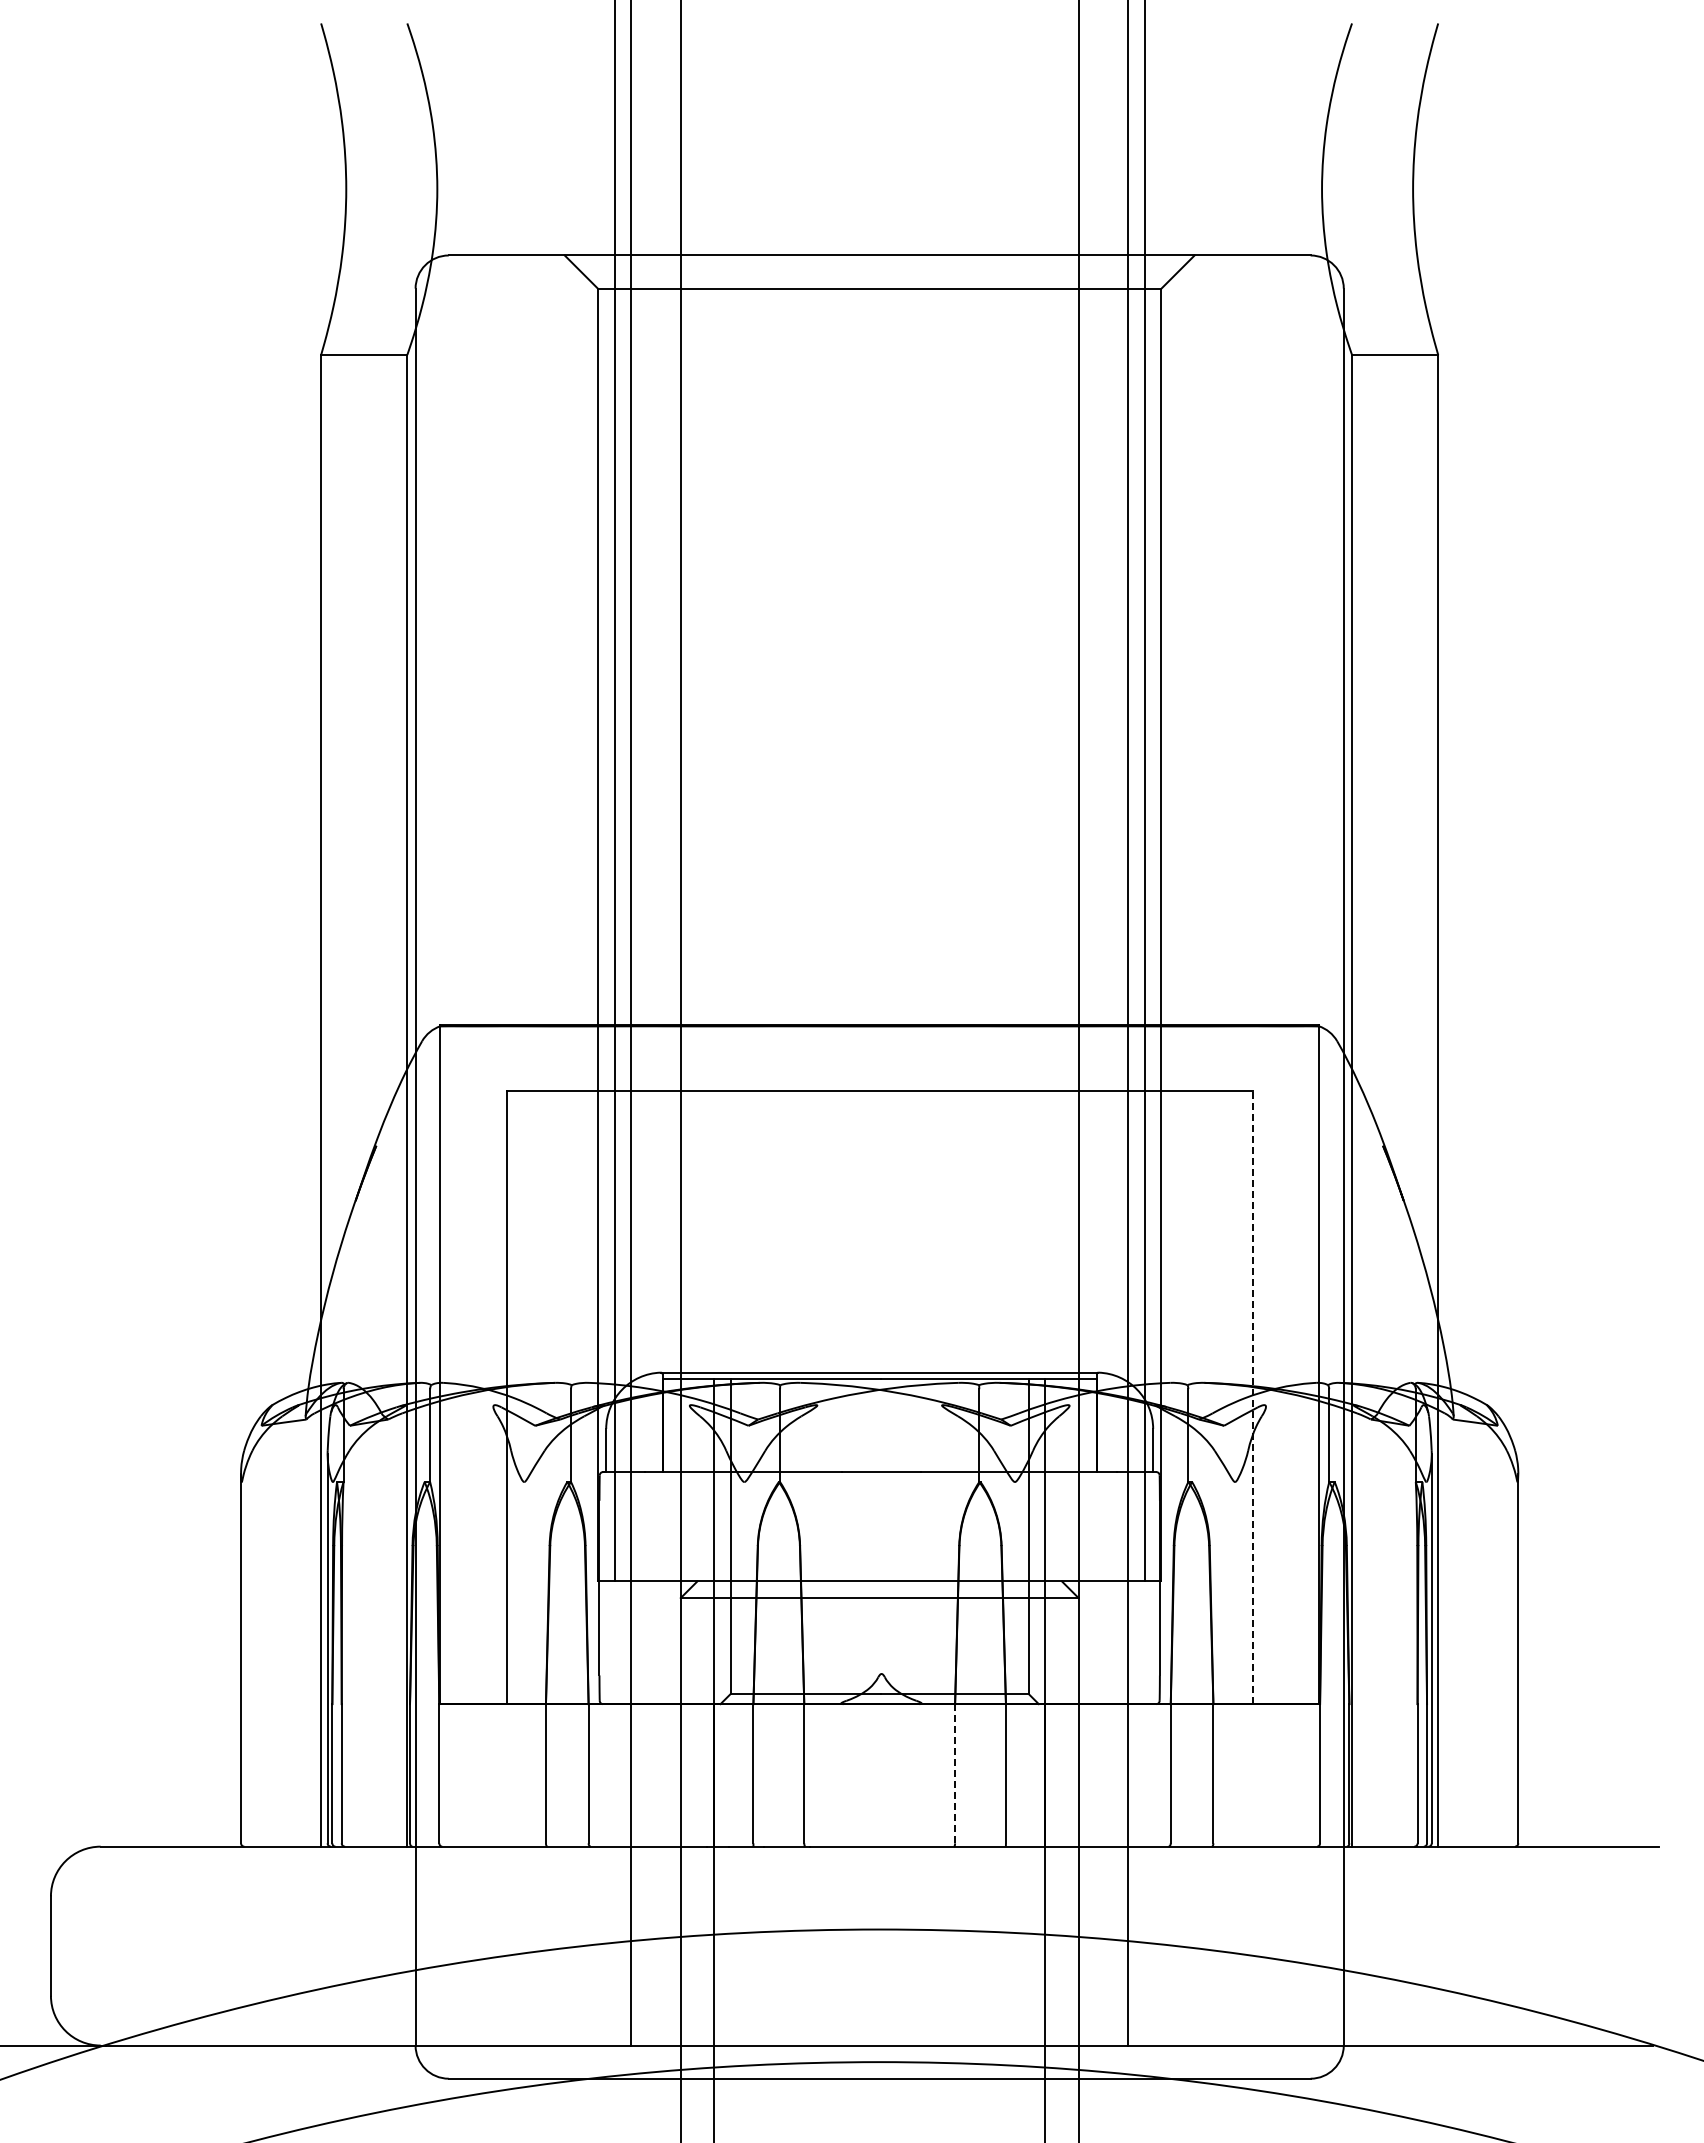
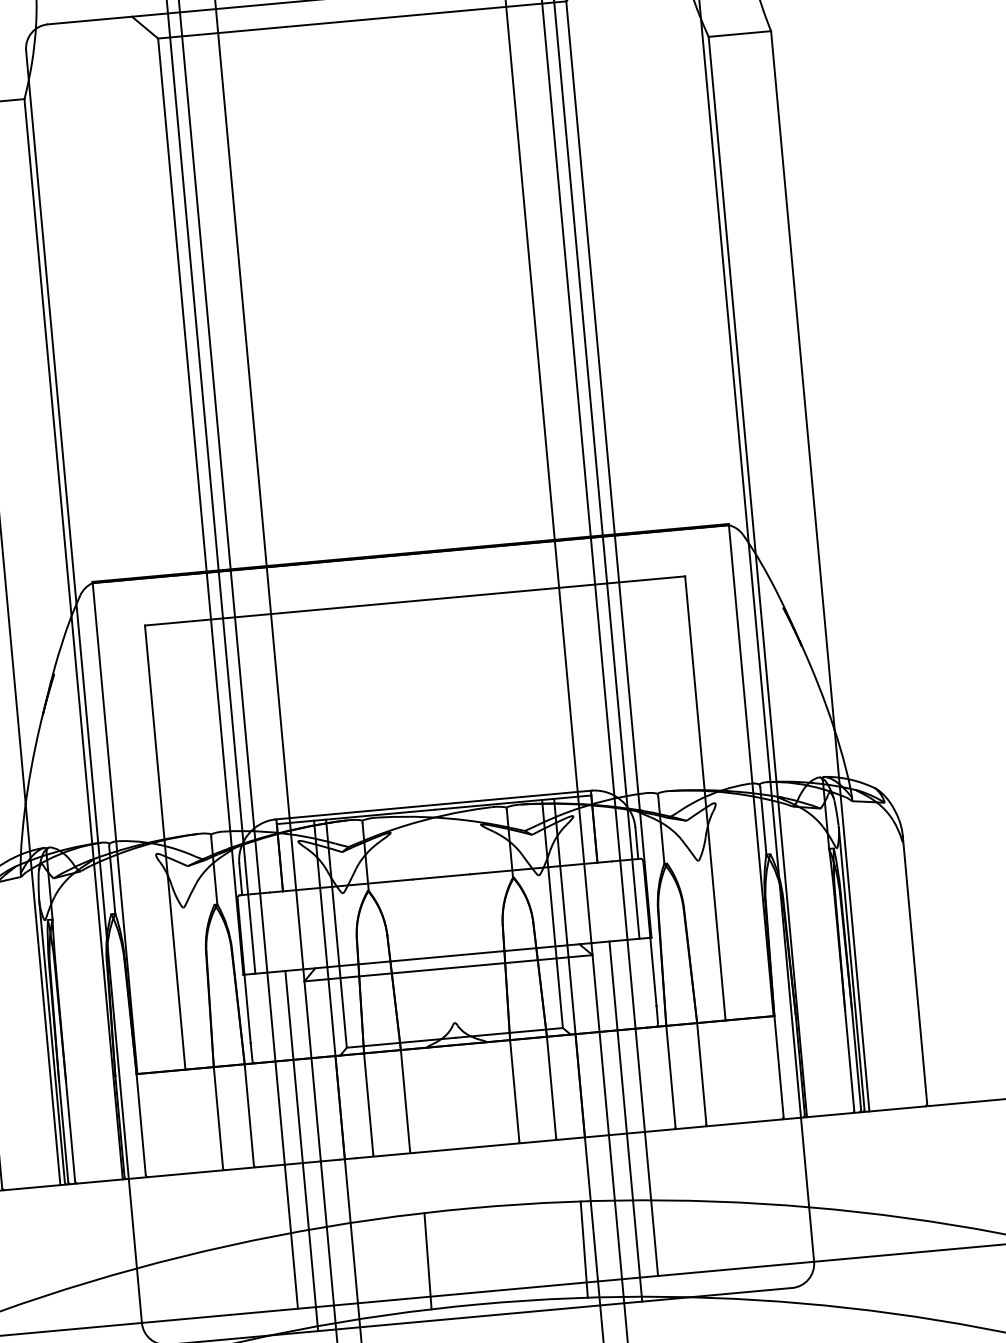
line: (1252, 1397) -> (705, 798), dashed -> solid
line: (955, 1773) -> (514, 1090), dashed -> solid
line: (655, 1829) -> (301, 1150), added
line: (1103, 1829) -> (625, 1121), added
line: (814, 1996) -> (427, 1261), added
line: (1030, 1999) -> (584, 1249), added

